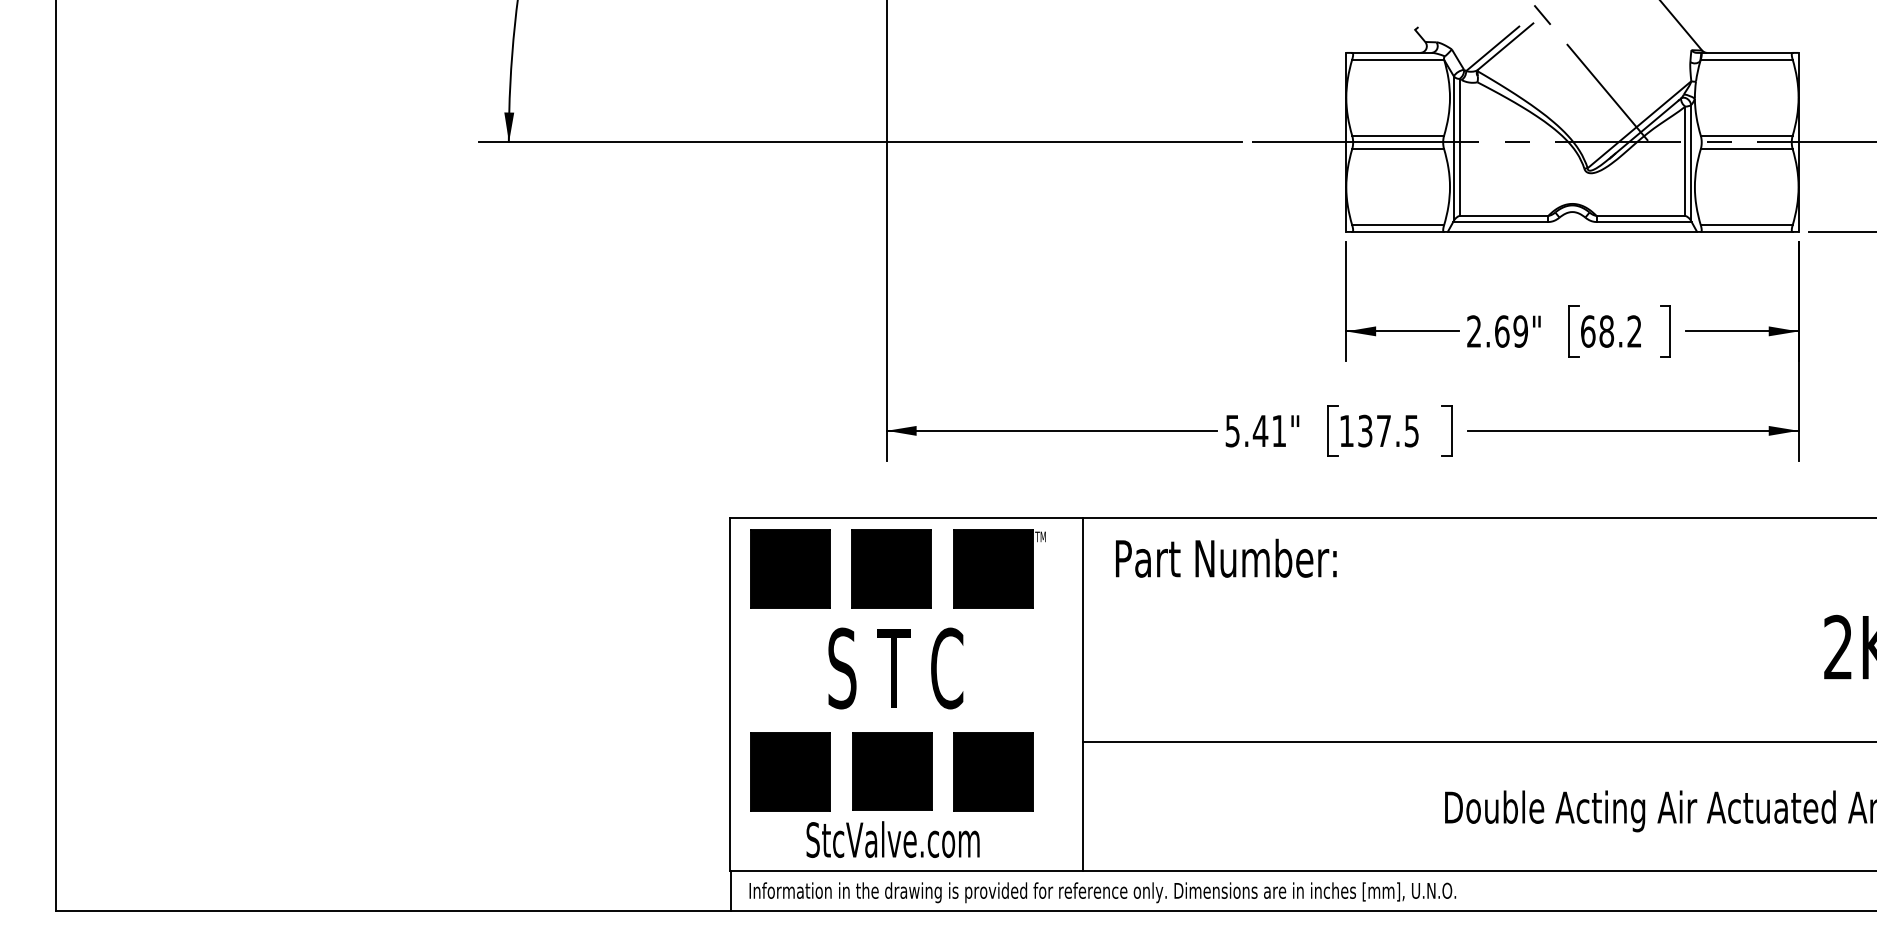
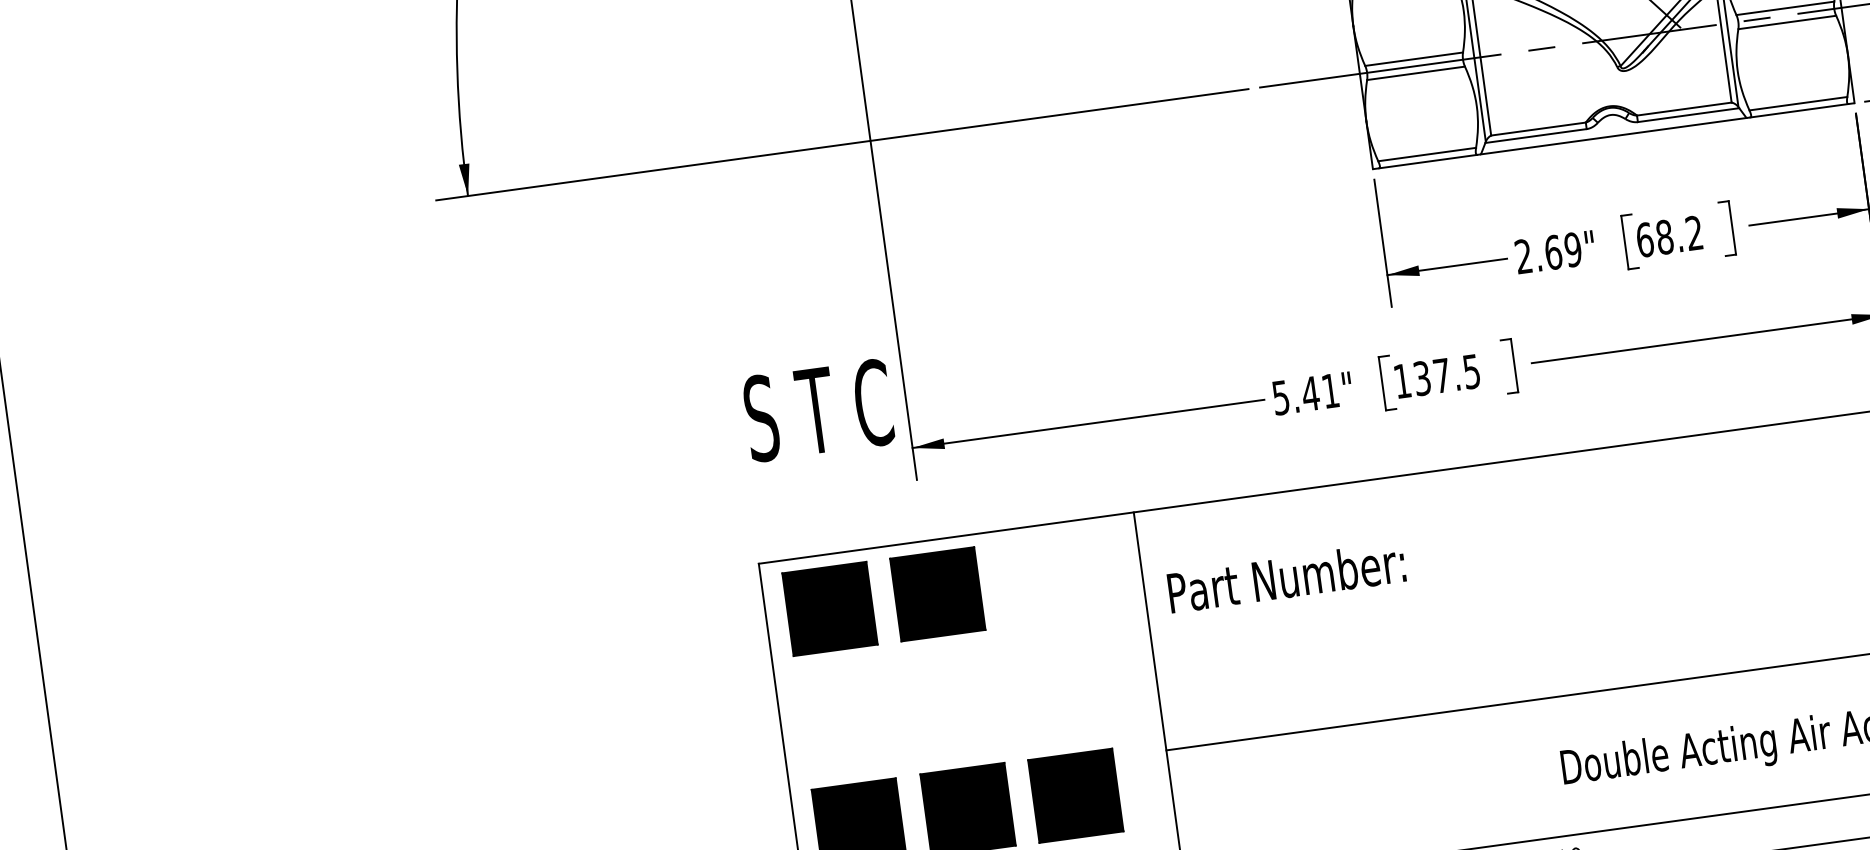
text: (1226, 557) -> (1286, 576), moved
part: (999, 568) -> (1052, 578), removed
text: (895, 668) -> (818, 410), moved

